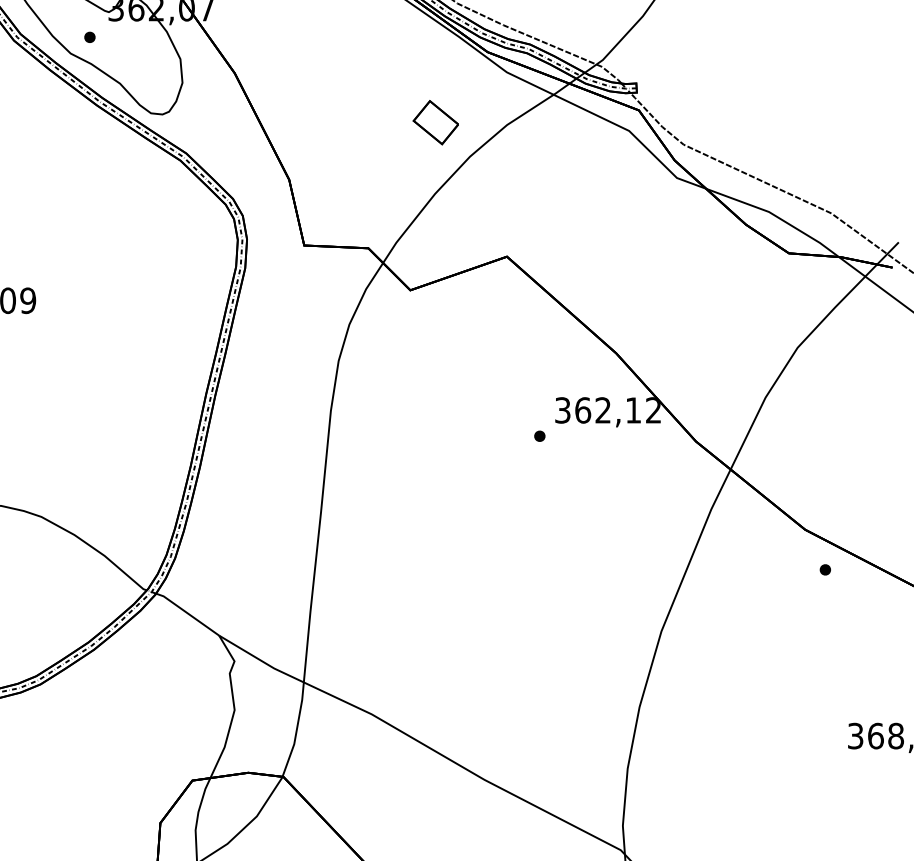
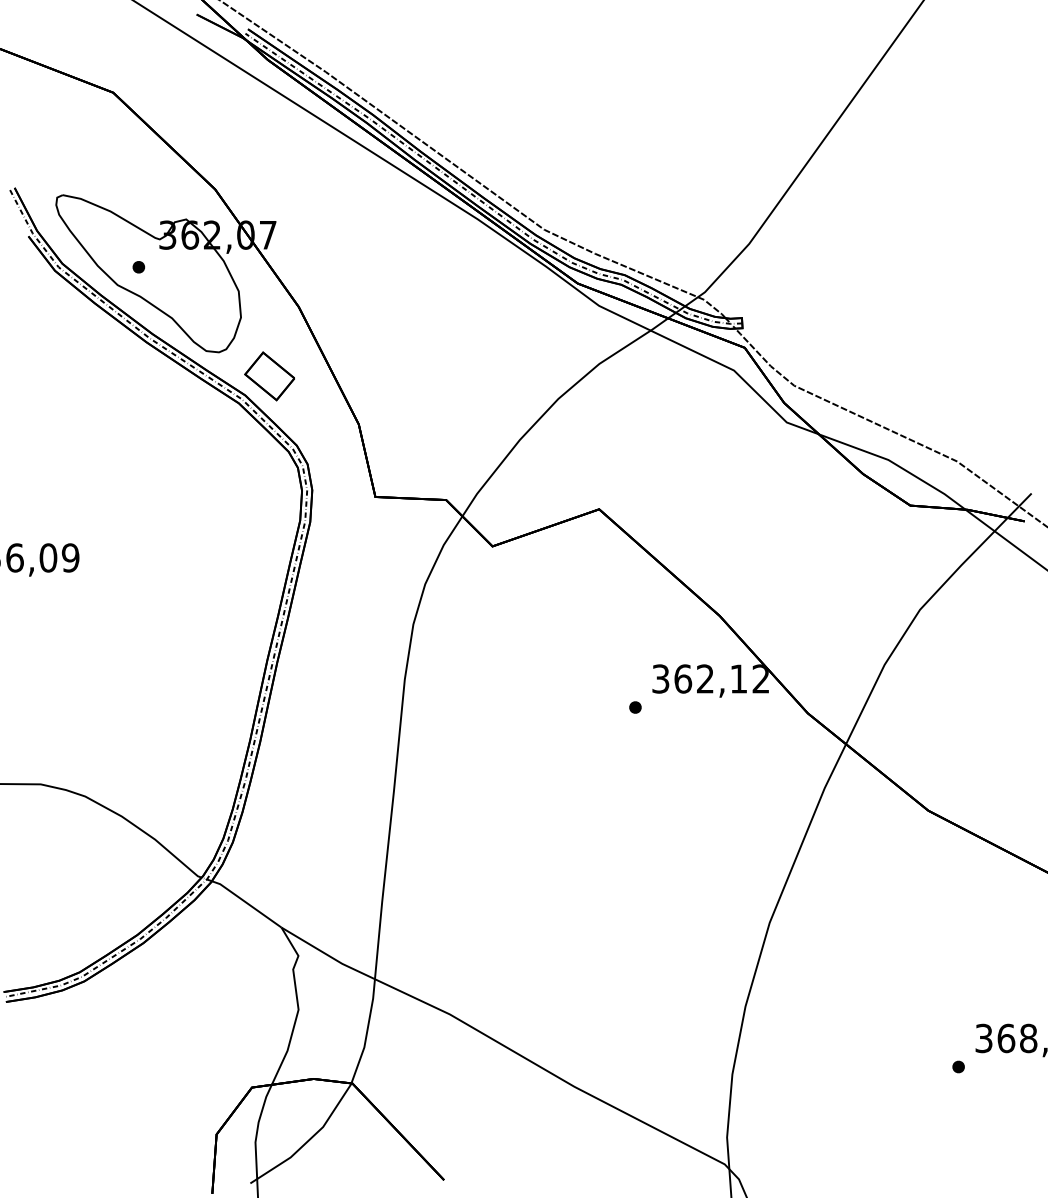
part: (435, 122) -> (269, 376), moved
part: (825, 569) -> (958, 1066), moved

